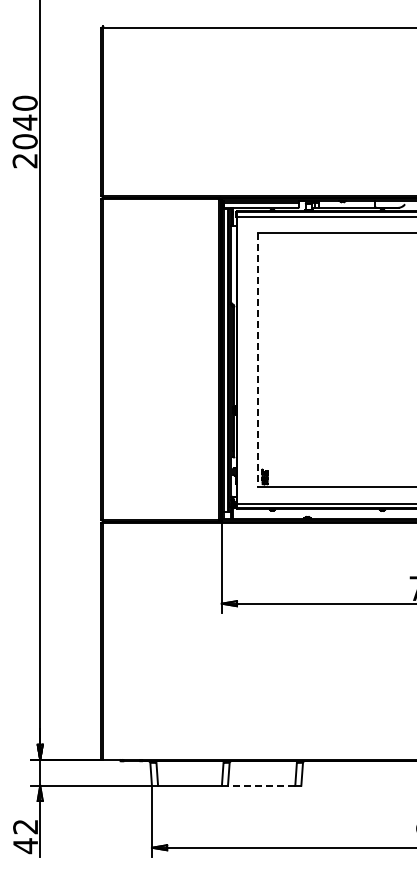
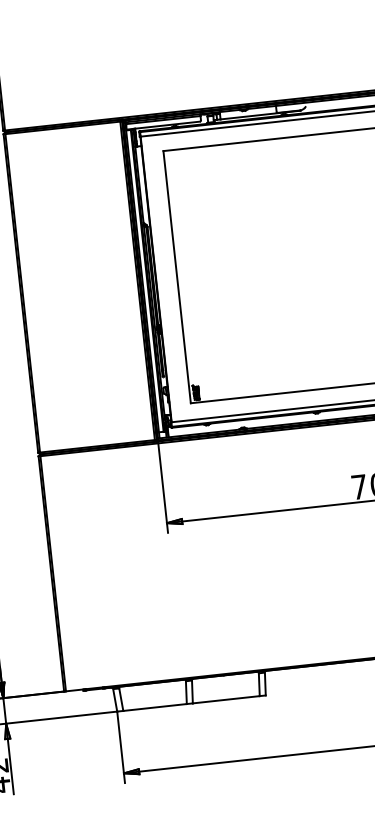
line: (258, 360) -> (177, 277), dashed -> solid
line: (261, 785) -> (226, 699), dashed -> solid

